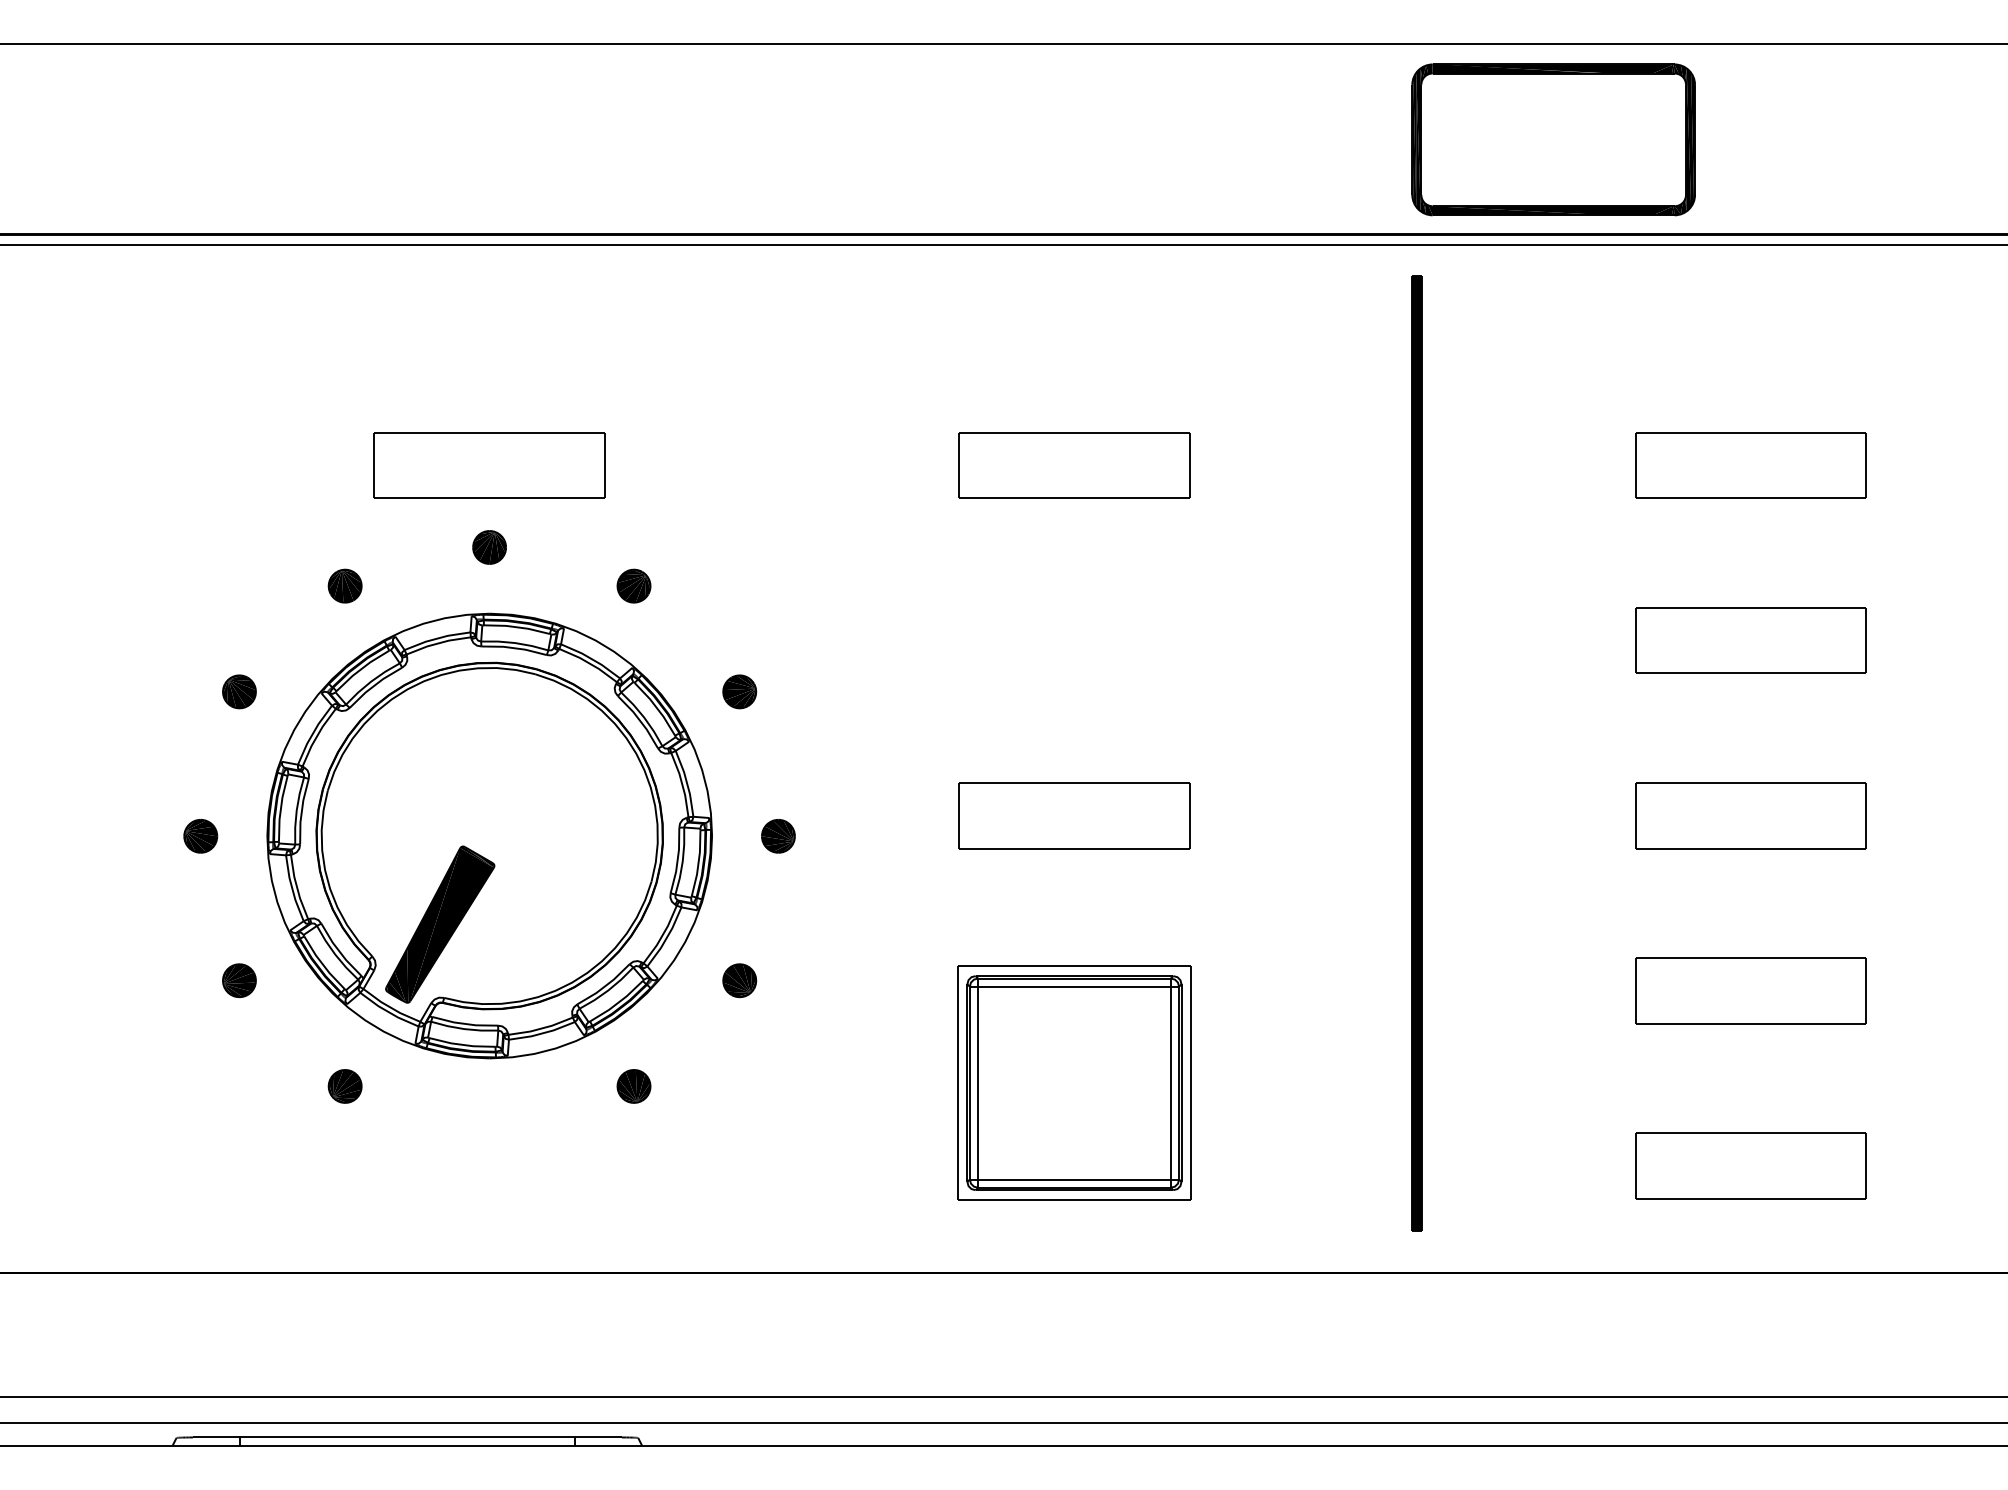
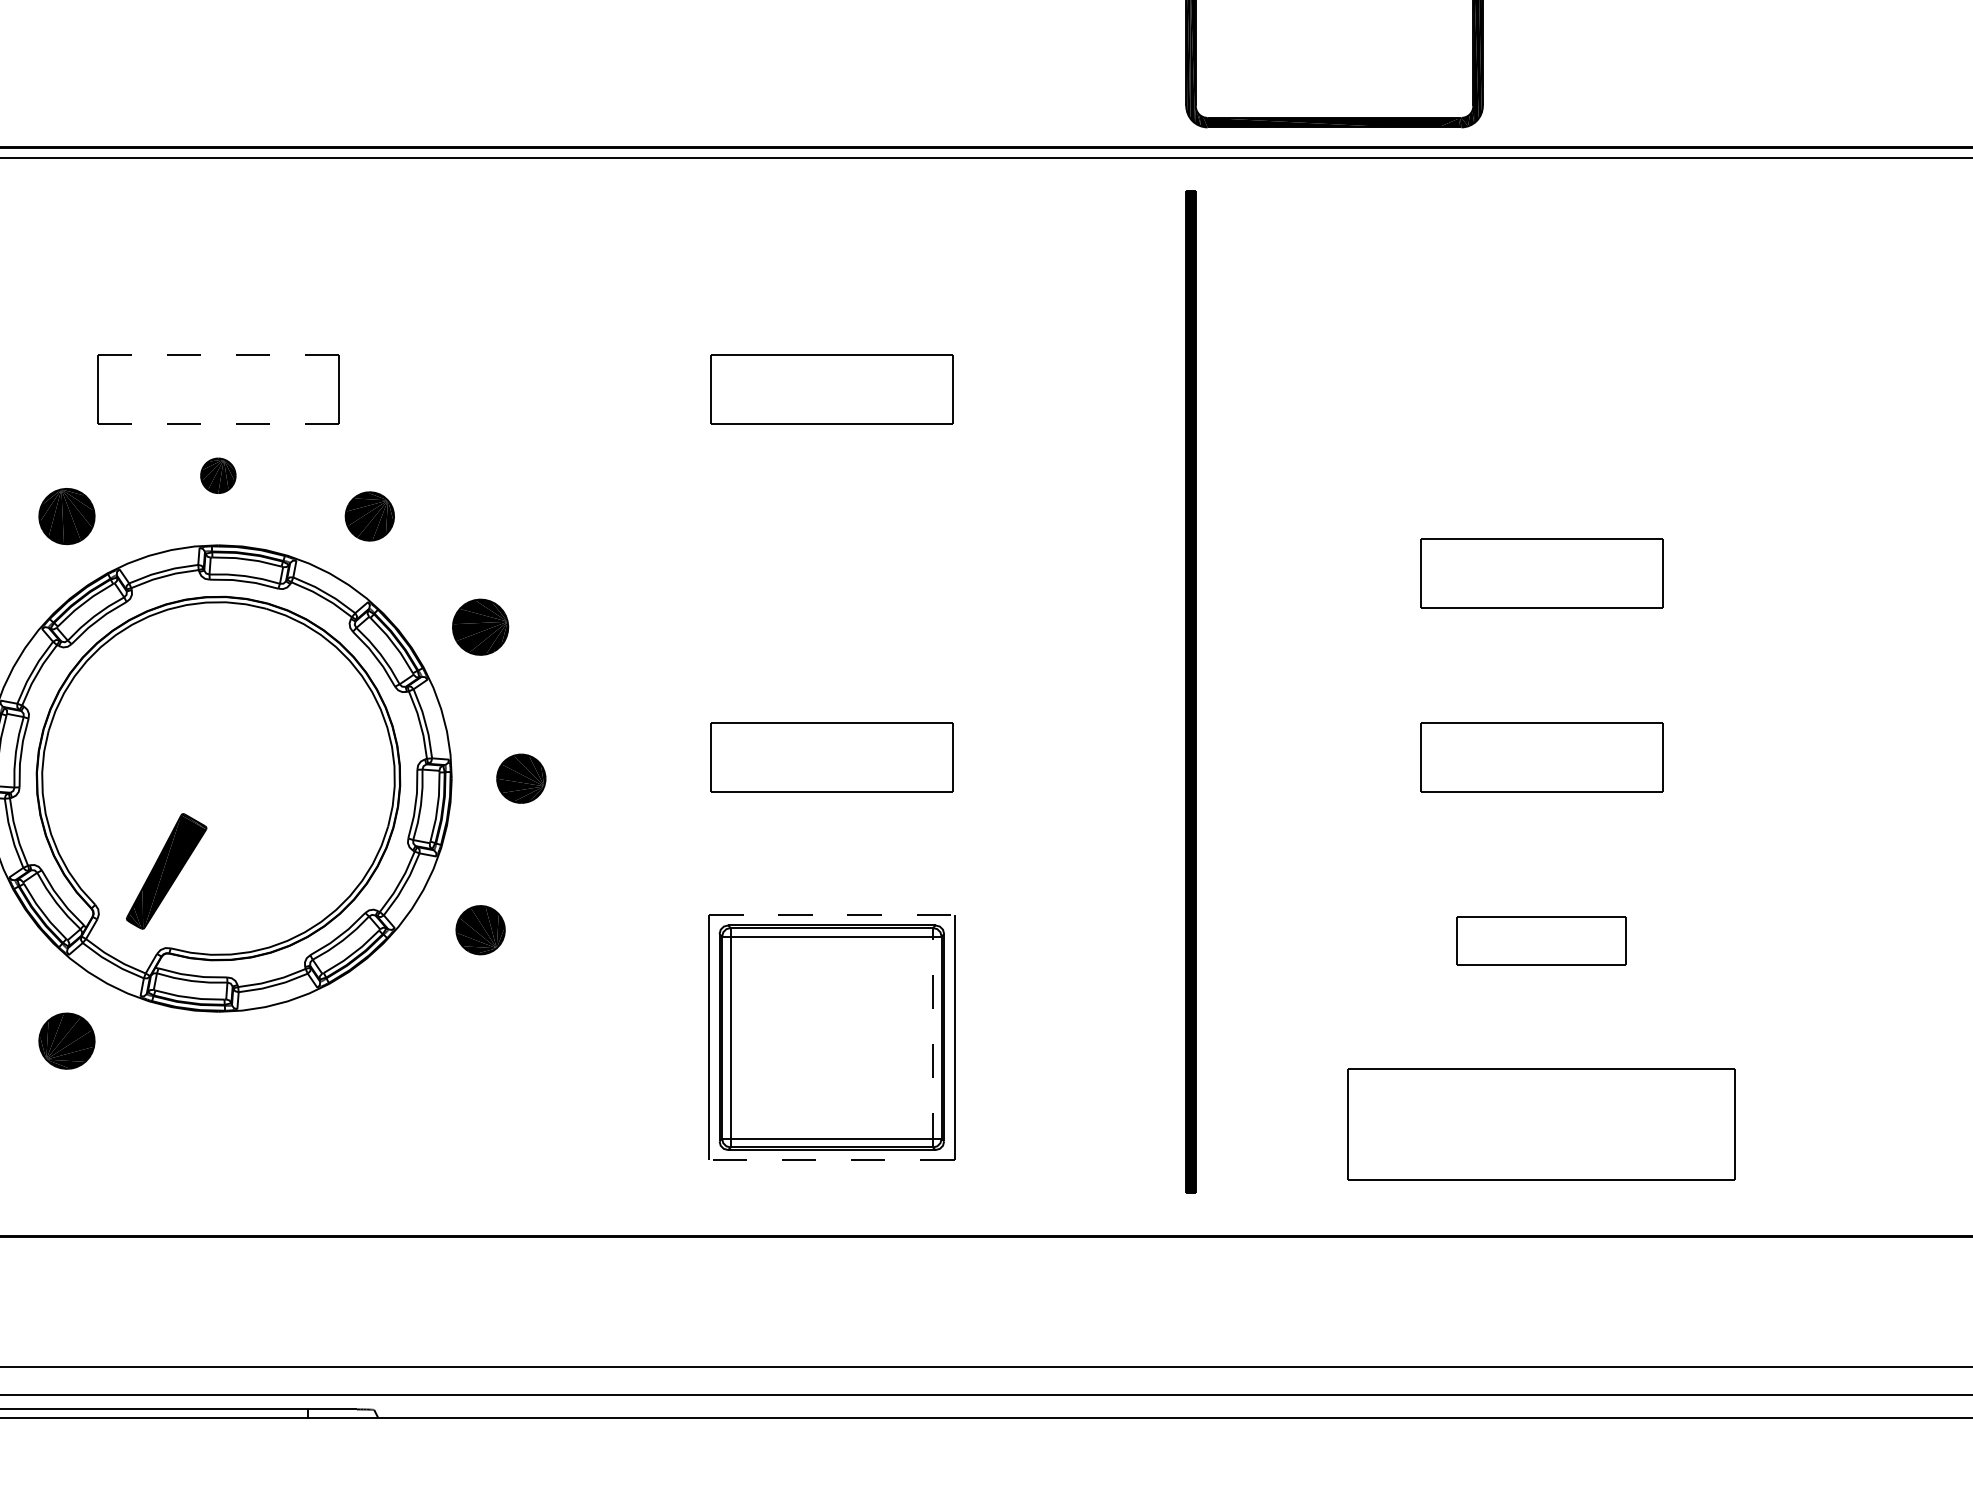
line: (489, 432) -> (218, 355), solid -> dashed
part: (1750, 465) -> (1541, 389), removed
line: (490, 498) -> (219, 424), solid -> dashed
part: (344, 585) -> (66, 515), size x1.6
part: (633, 585) -> (369, 515), size x1.4
part: (739, 691) -> (480, 626), size x1.6
part: (778, 836) -> (521, 779), size x1.4
part: (440, 924) -> (166, 871), size x0.7
line: (1074, 966) -> (831, 915), solid -> dashed
part: (739, 980) -> (480, 930), size x1.4
part: (1750, 990) -> (1541, 940), size x0.7
line: (1170, 1083) -> (932, 1038), solid -> dashed
part: (344, 1086) -> (66, 1041), size x1.6
part: (633, 1086) -> (369, 1041), removed
part: (1750, 1165) -> (1541, 1124), size x1.6
line: (1074, 1200) -> (831, 1160), solid -> dashed

